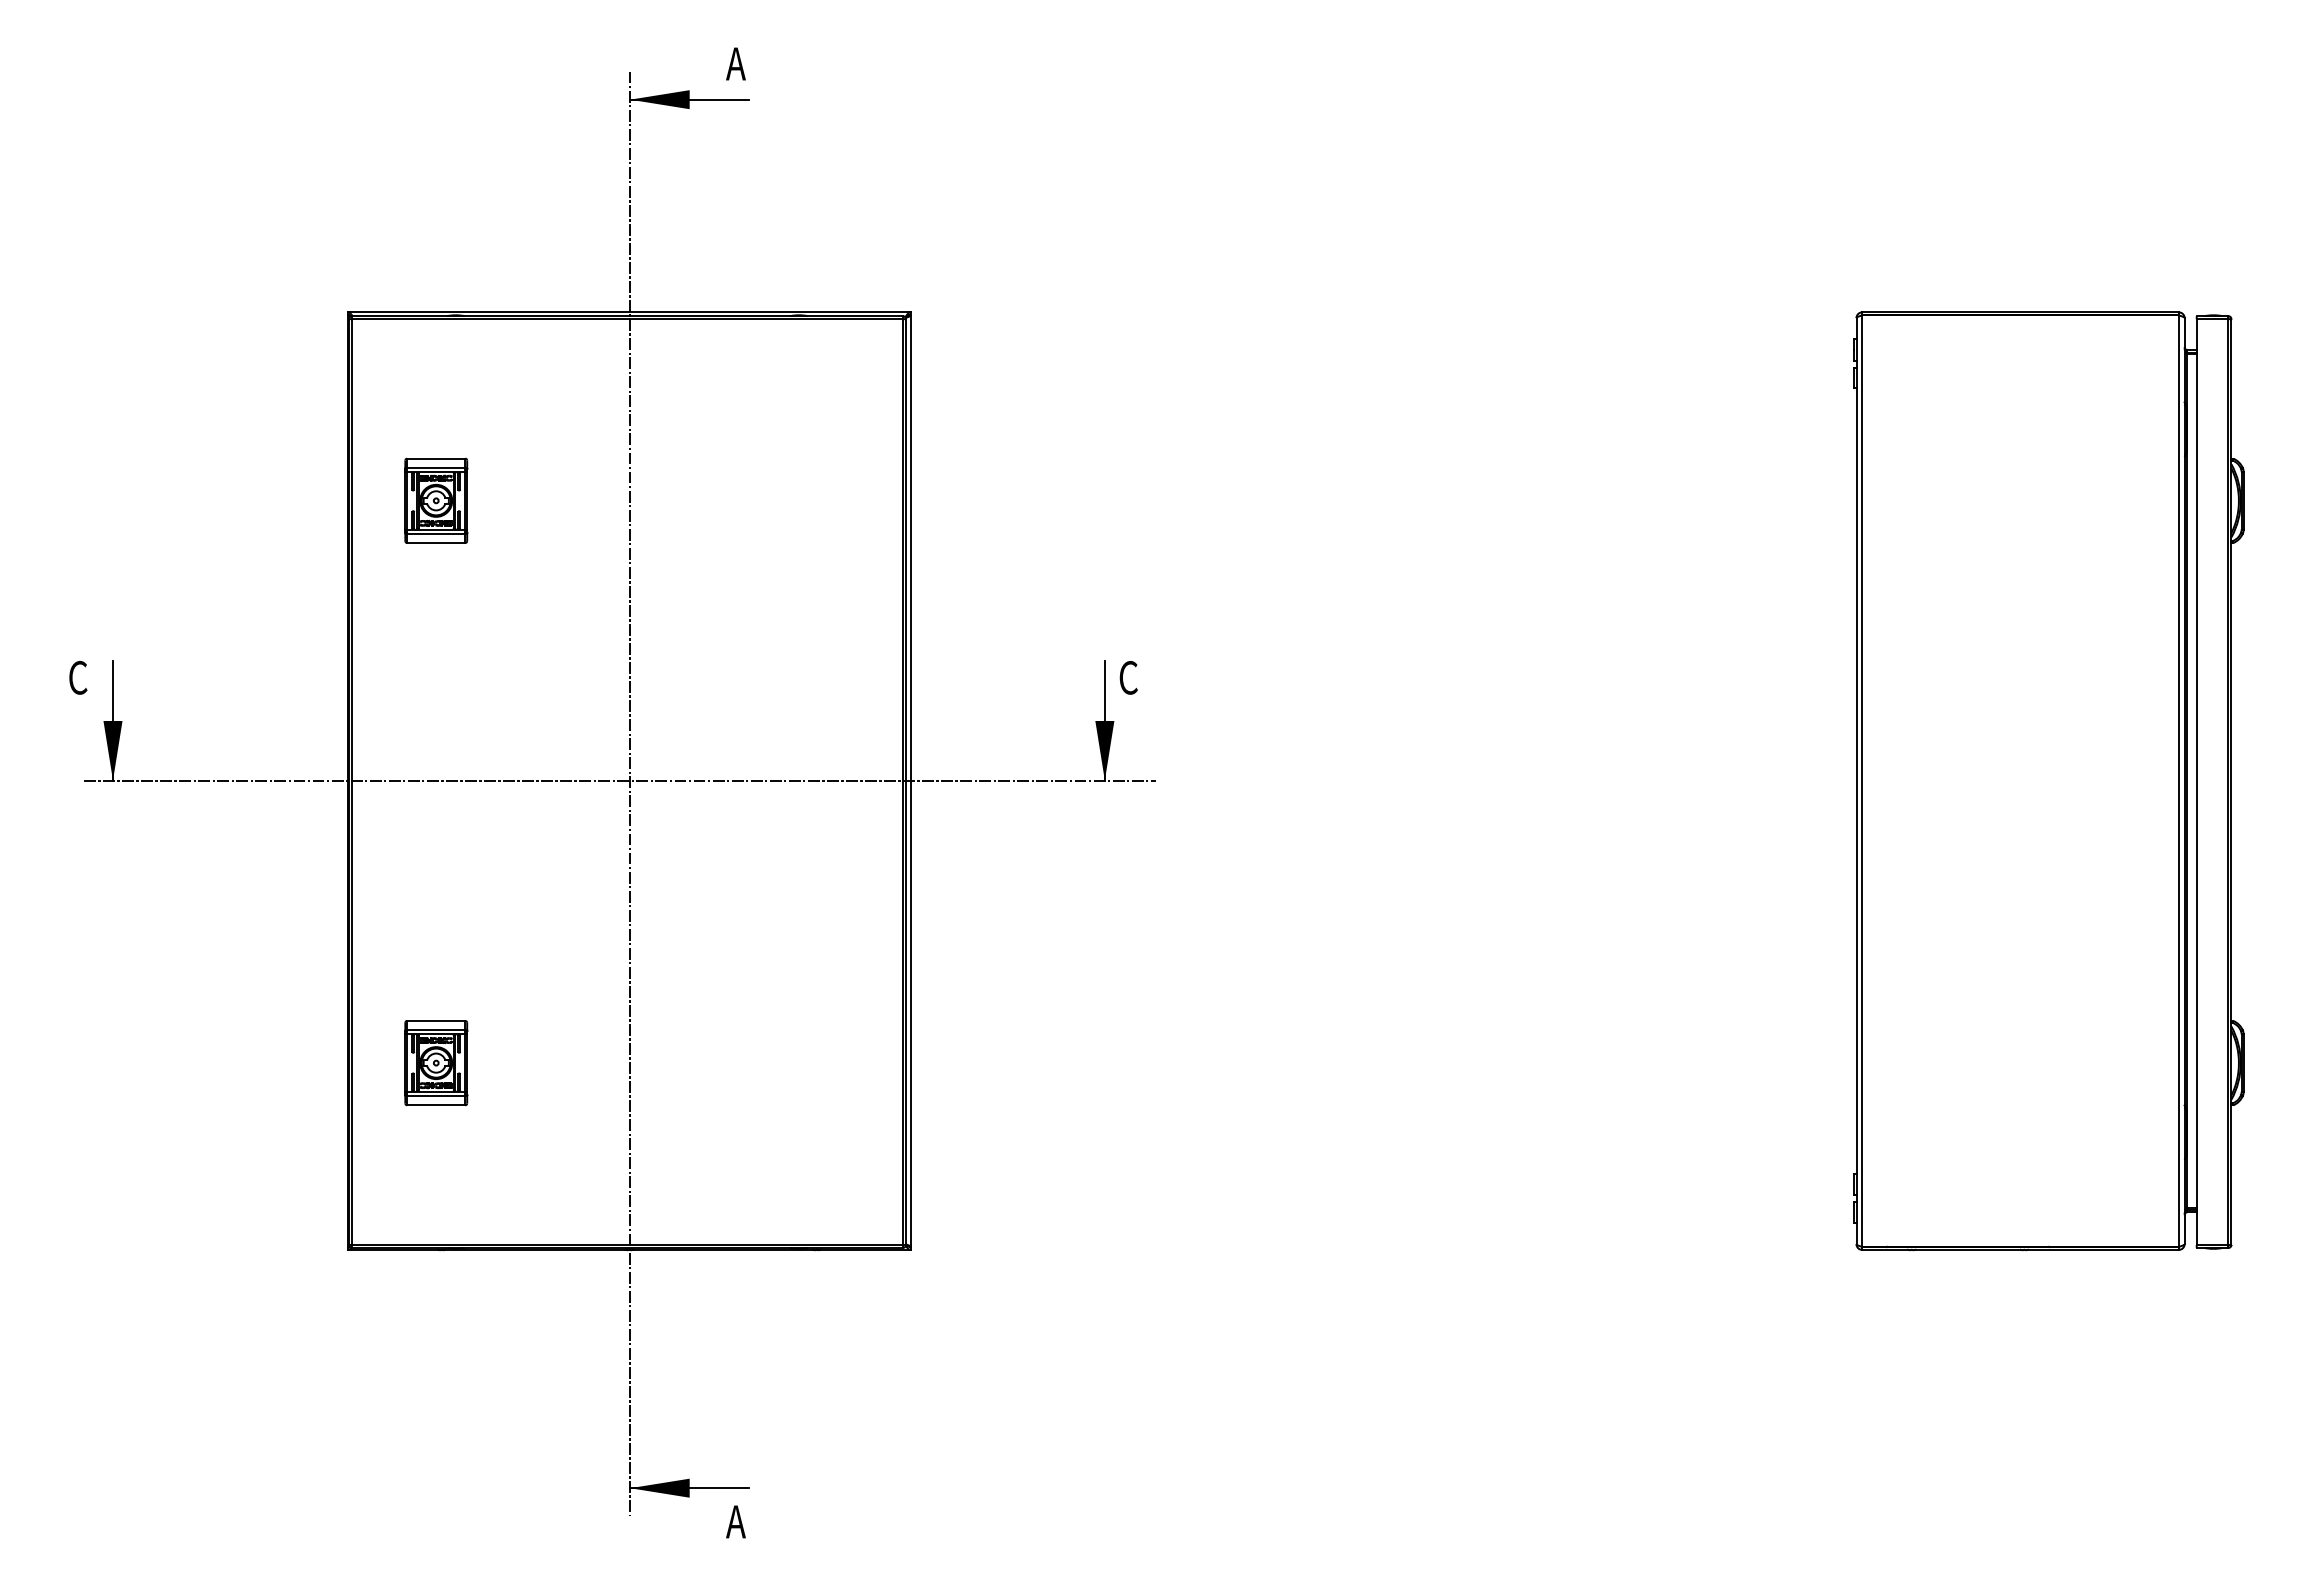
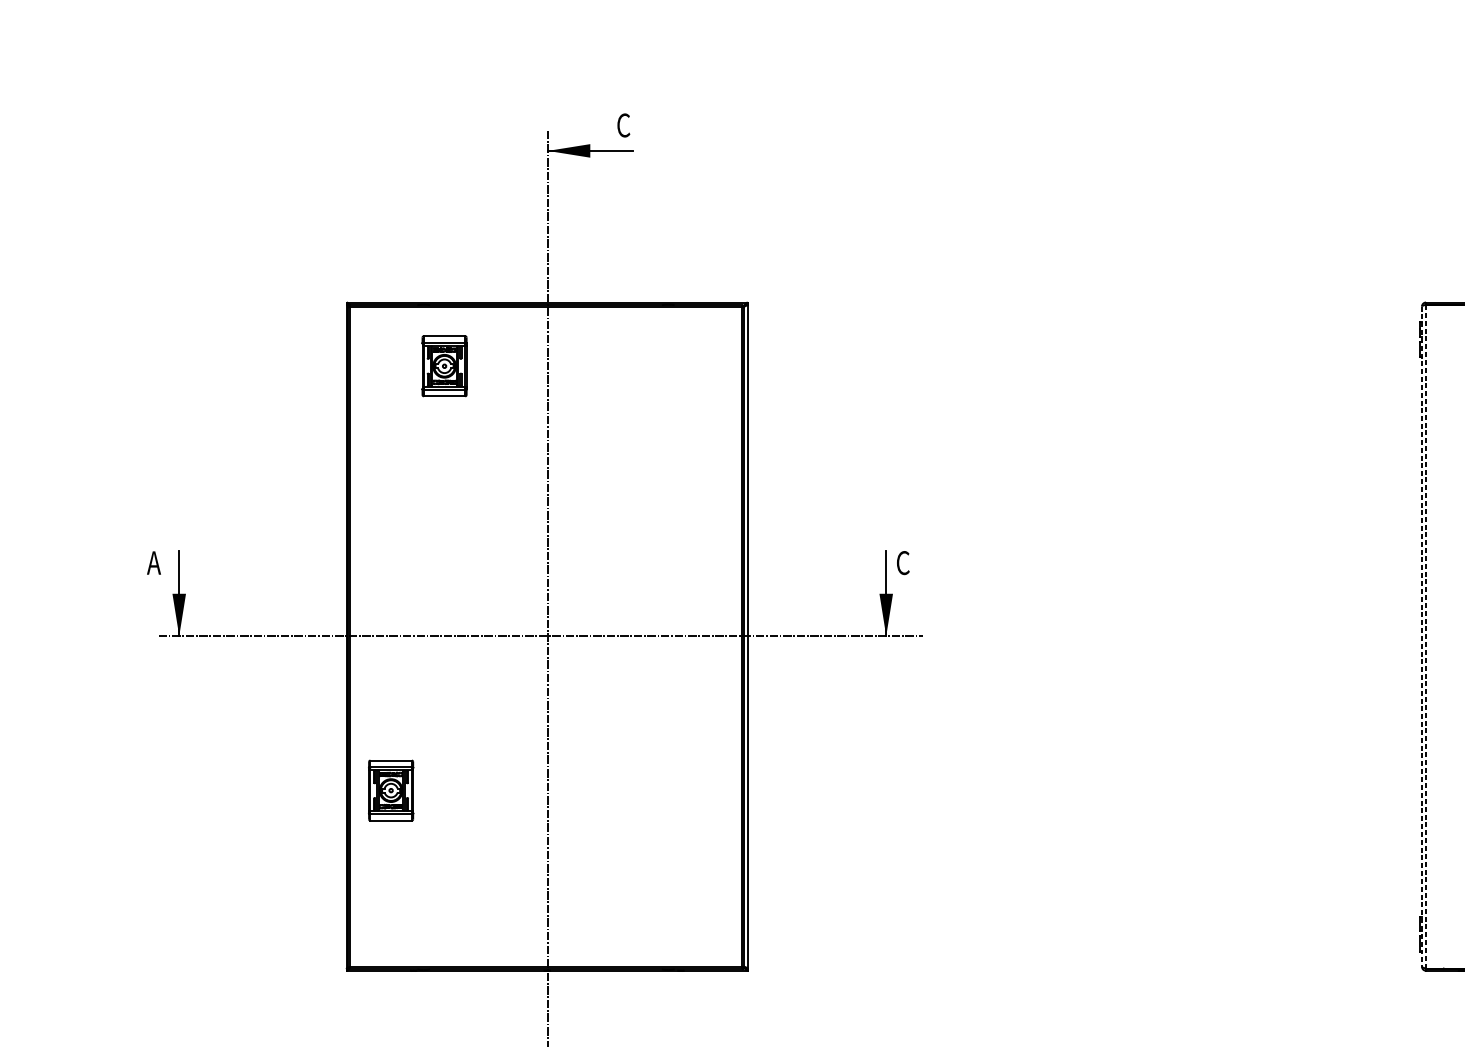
text: (735, 63) -> (622, 125), А -> С
part: (436, 500) -> (444, 366), moved
text: (77, 677) -> (153, 562), С -> А
line: (1856, 781) -> (1422, 636), solid -> dashed
line: (1862, 781) -> (1426, 636), solid -> dashed
part: (436, 1063) -> (391, 790), moved

